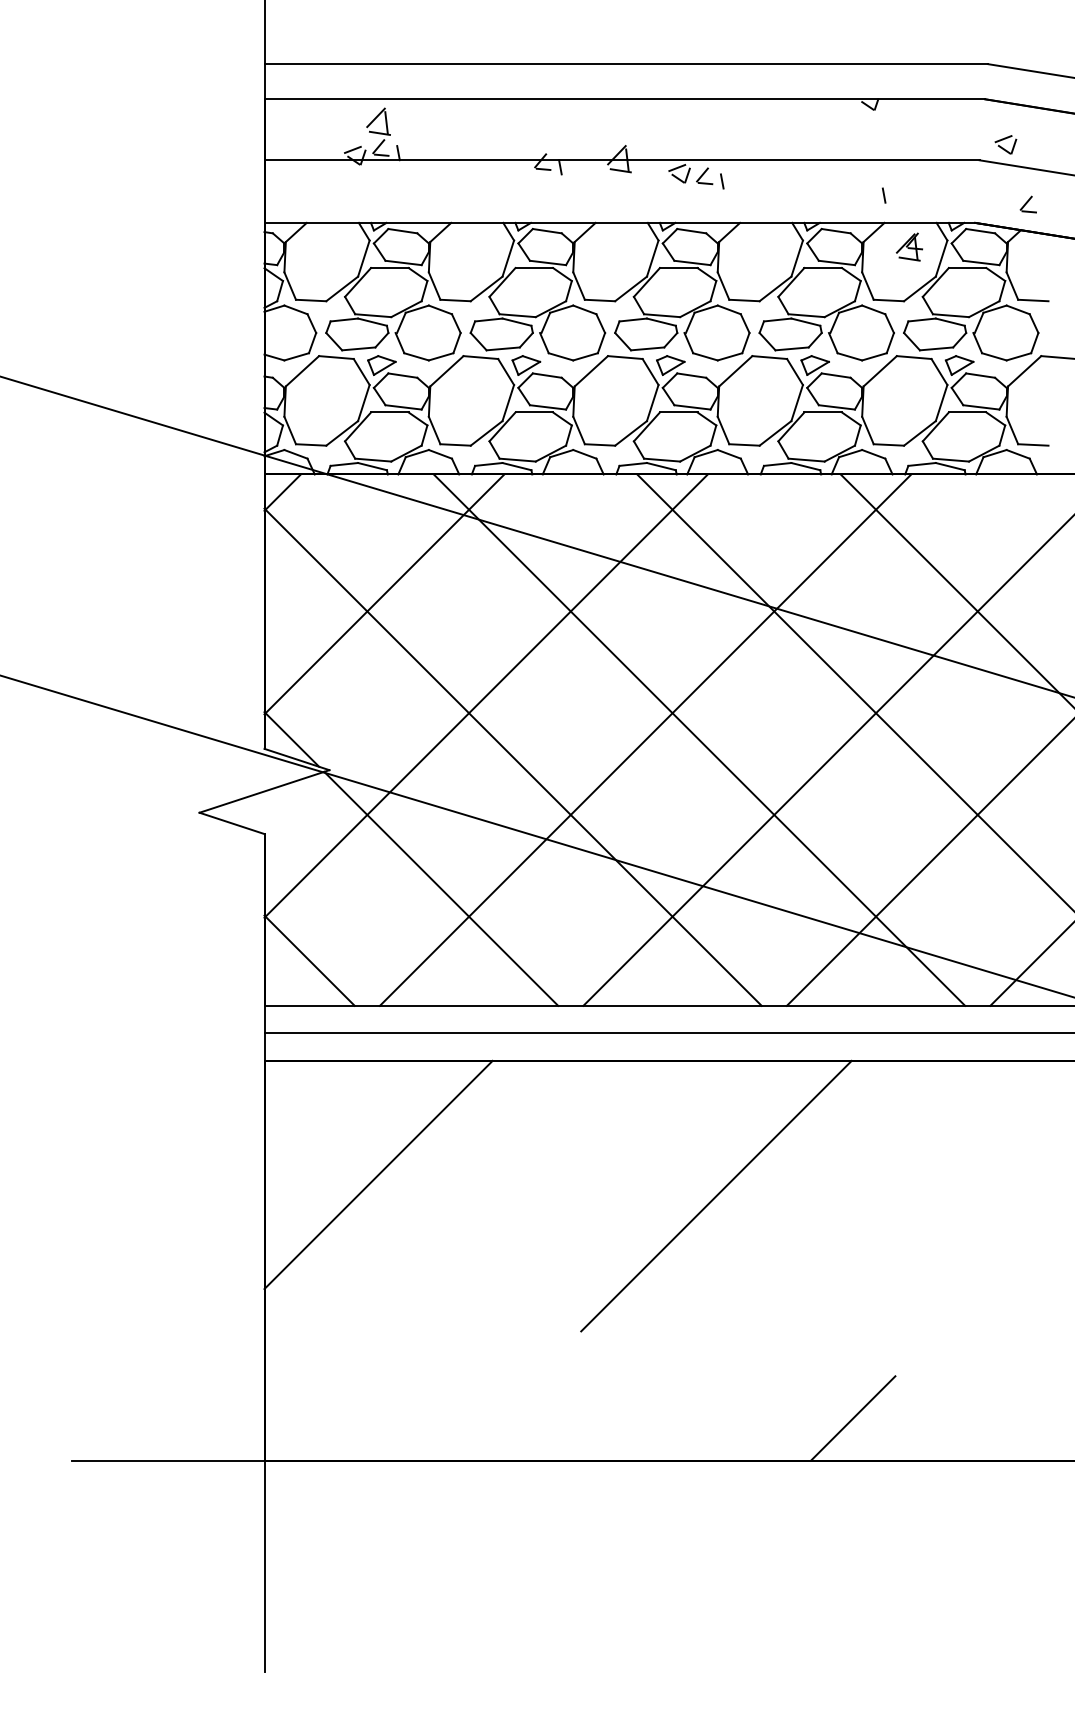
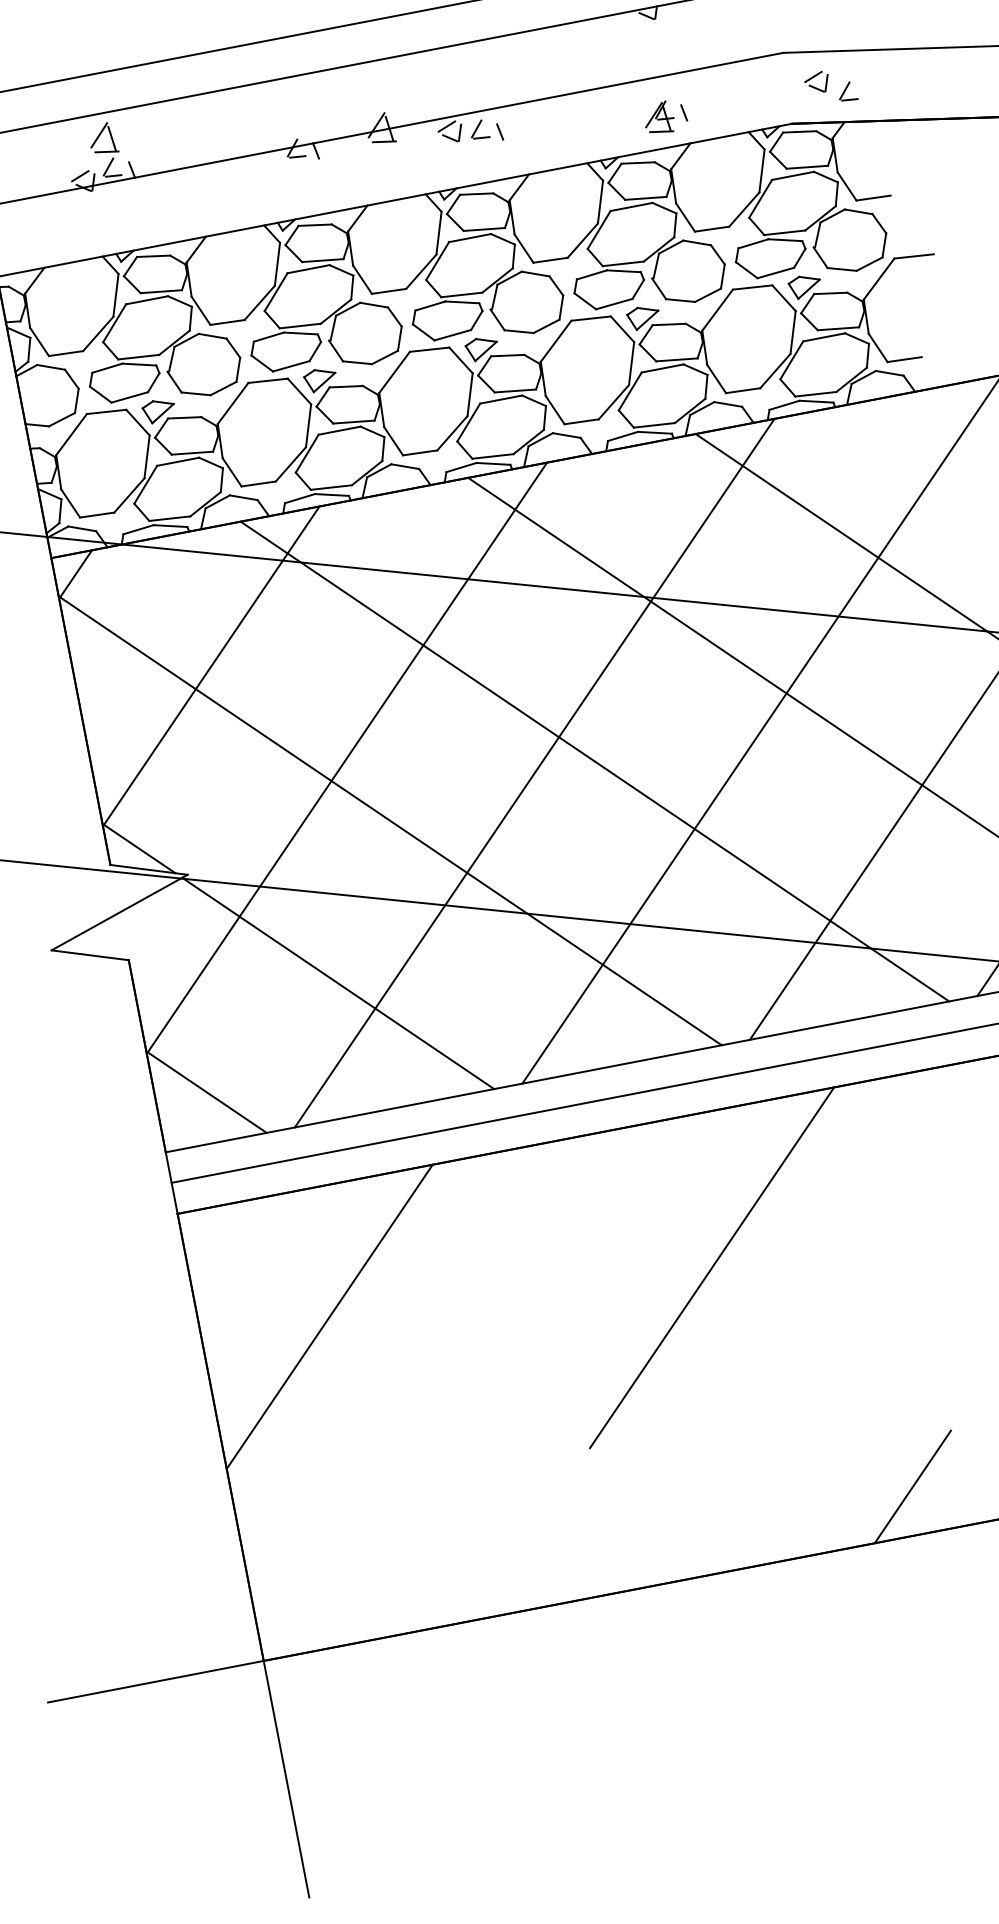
part: (1005, 144) -> (816, 82), moved
part: (908, 246) -> (657, 117), moved

